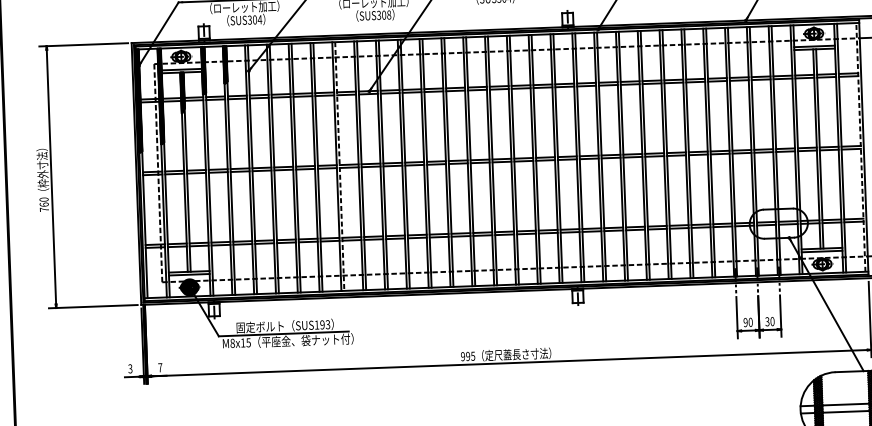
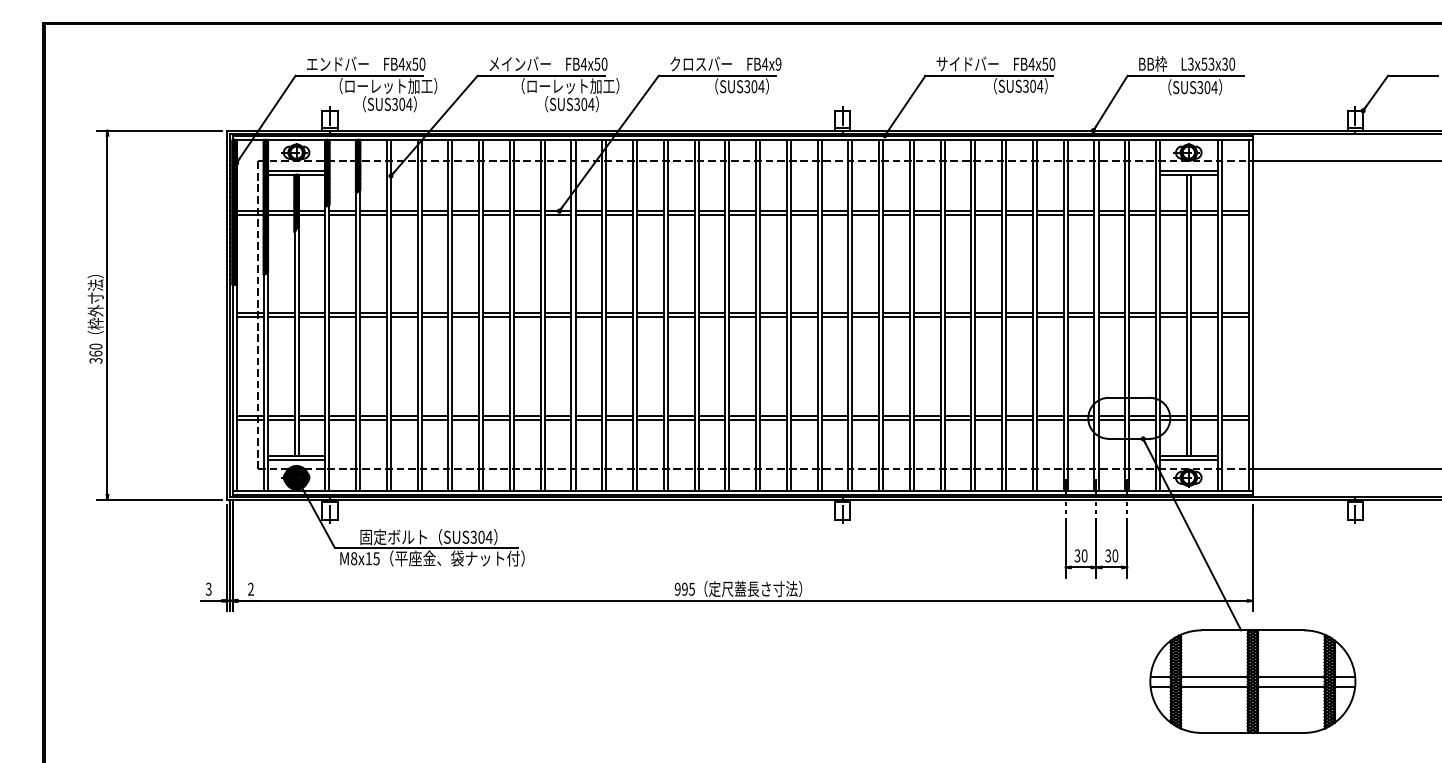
text: (389, 15) -> (591, 104), SUS308 -> SUS304
line: (860, 146) -> (1248, 314), dashed -> solid
line: (340, 166) -> (514, 315), dashed -> solid
text: (44, 209) -> (95, 360), 760 -> 360
text: (745, 322) -> (1077, 555), 90 -> 30
text: (322, 324) -> (481, 536), SUS193 -> SUS304
text: (159, 367) -> (250, 588), 7 -> 2

